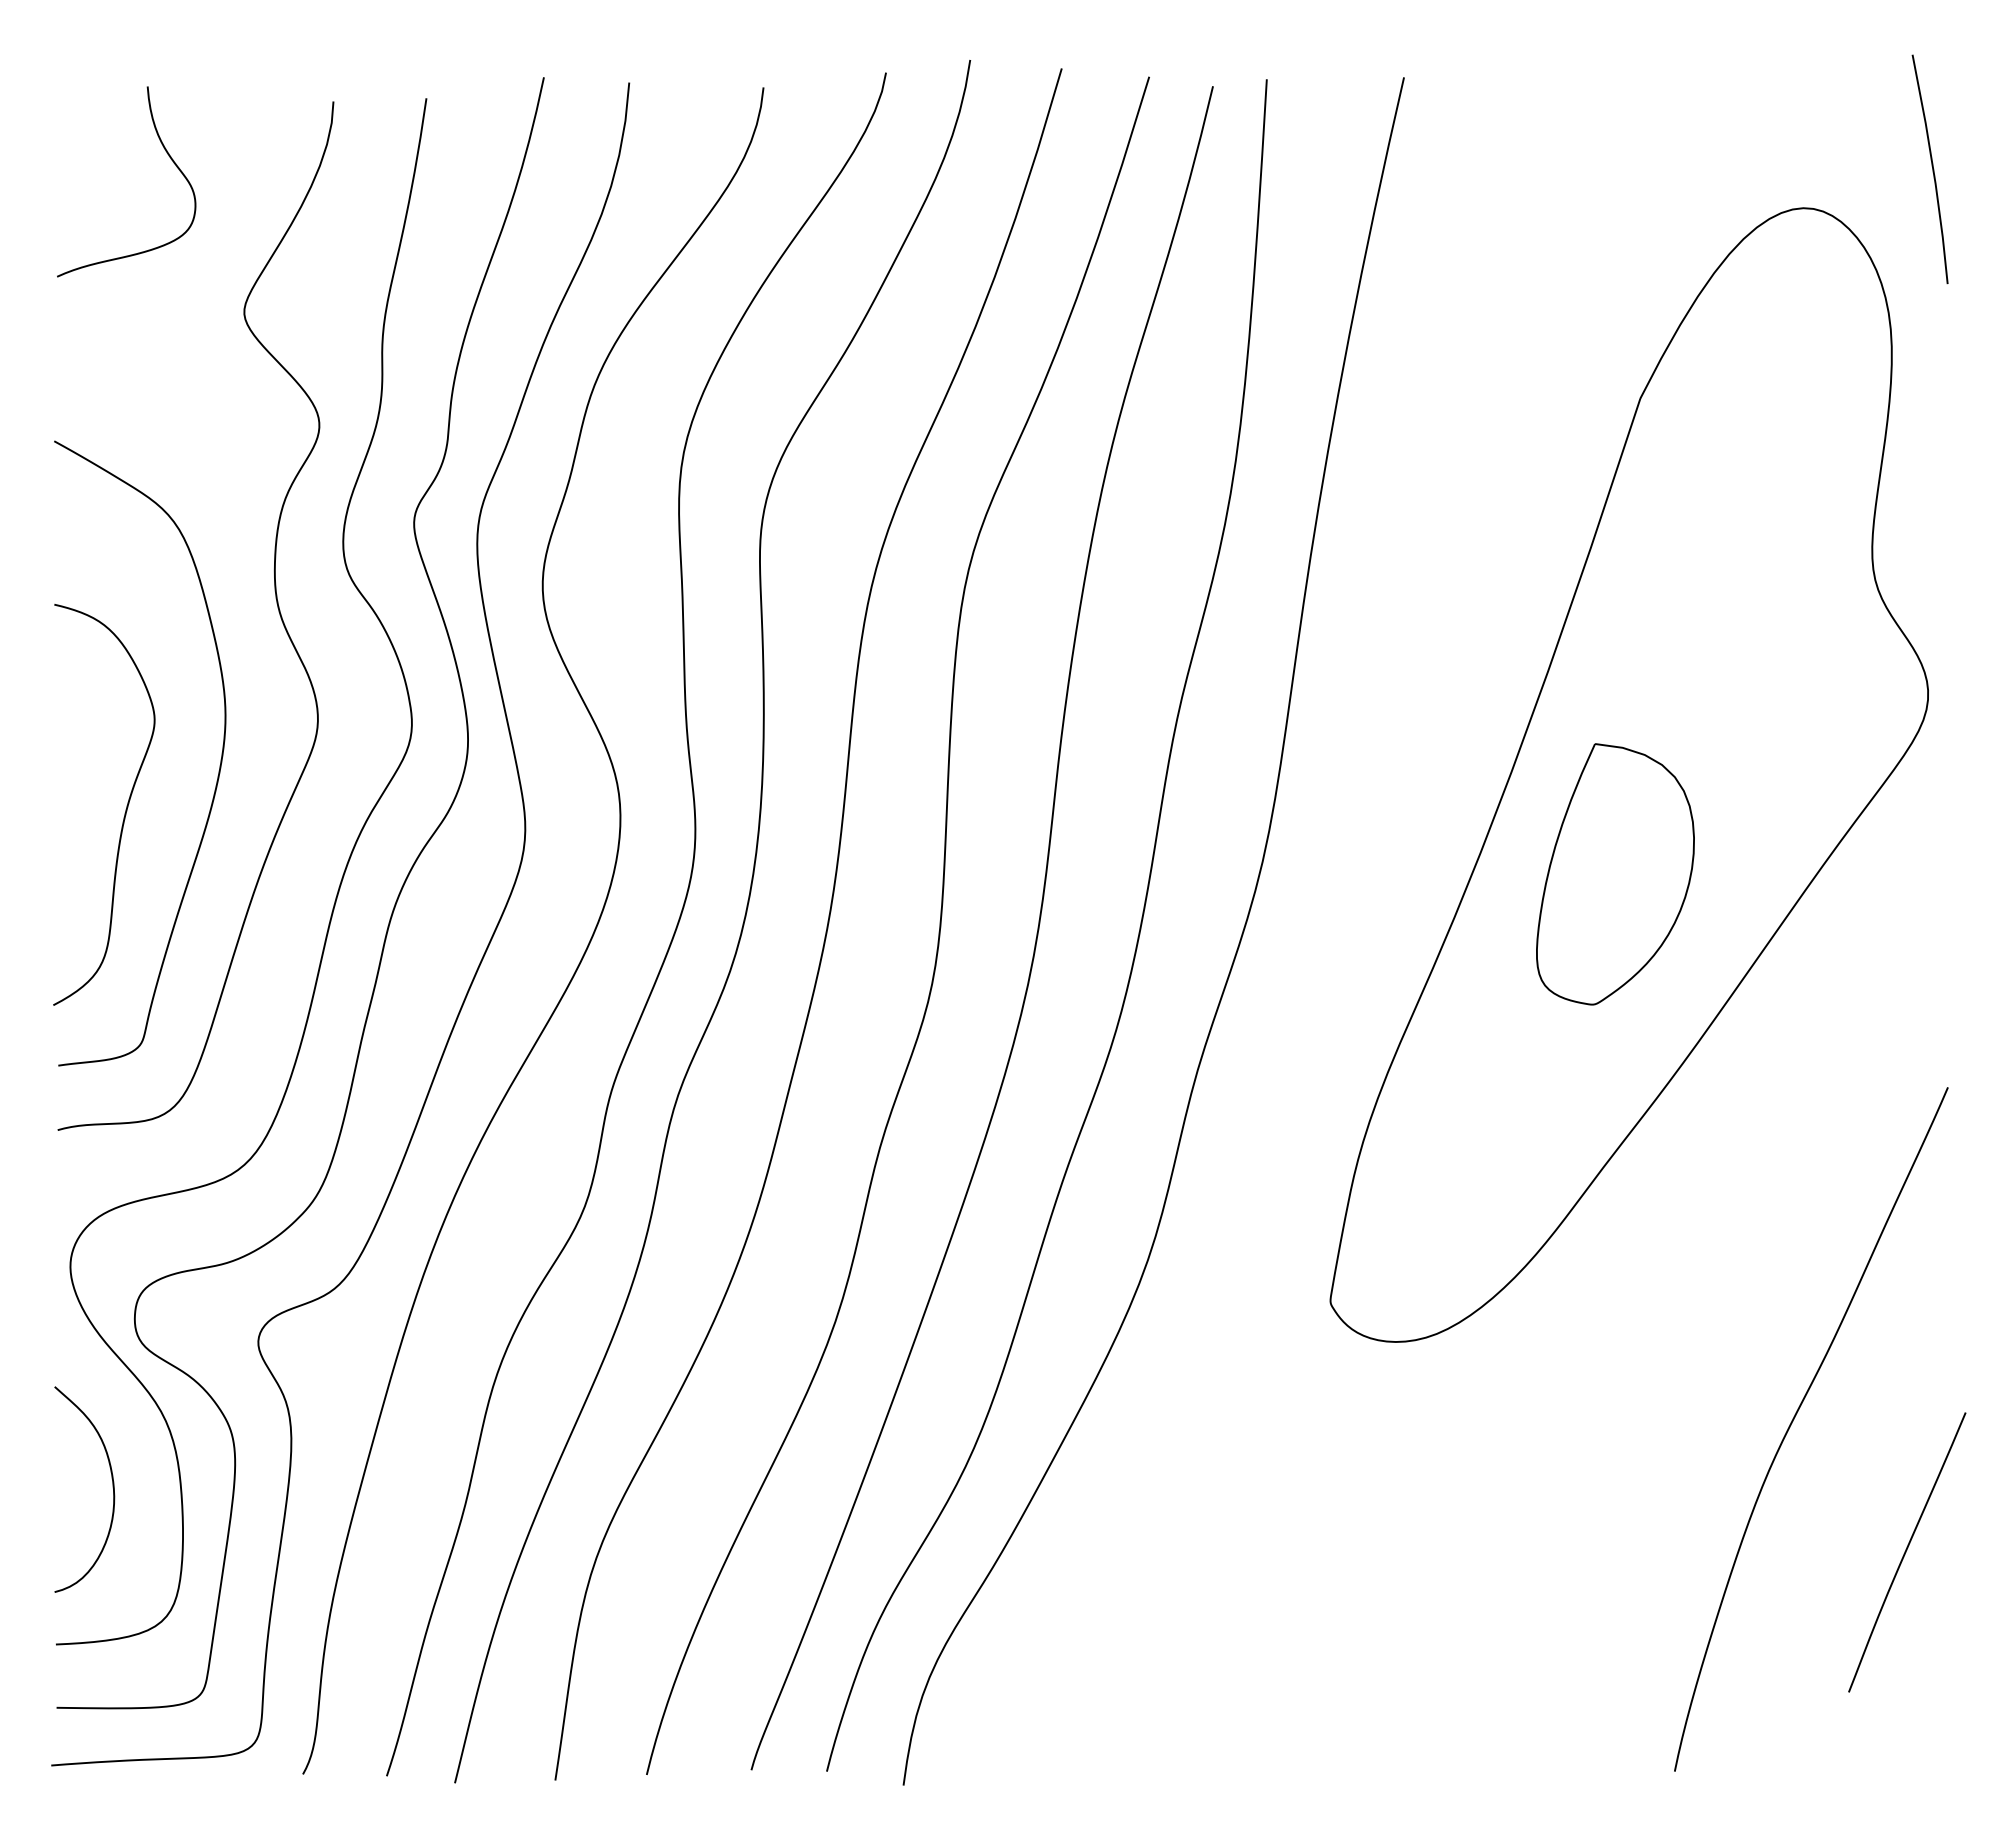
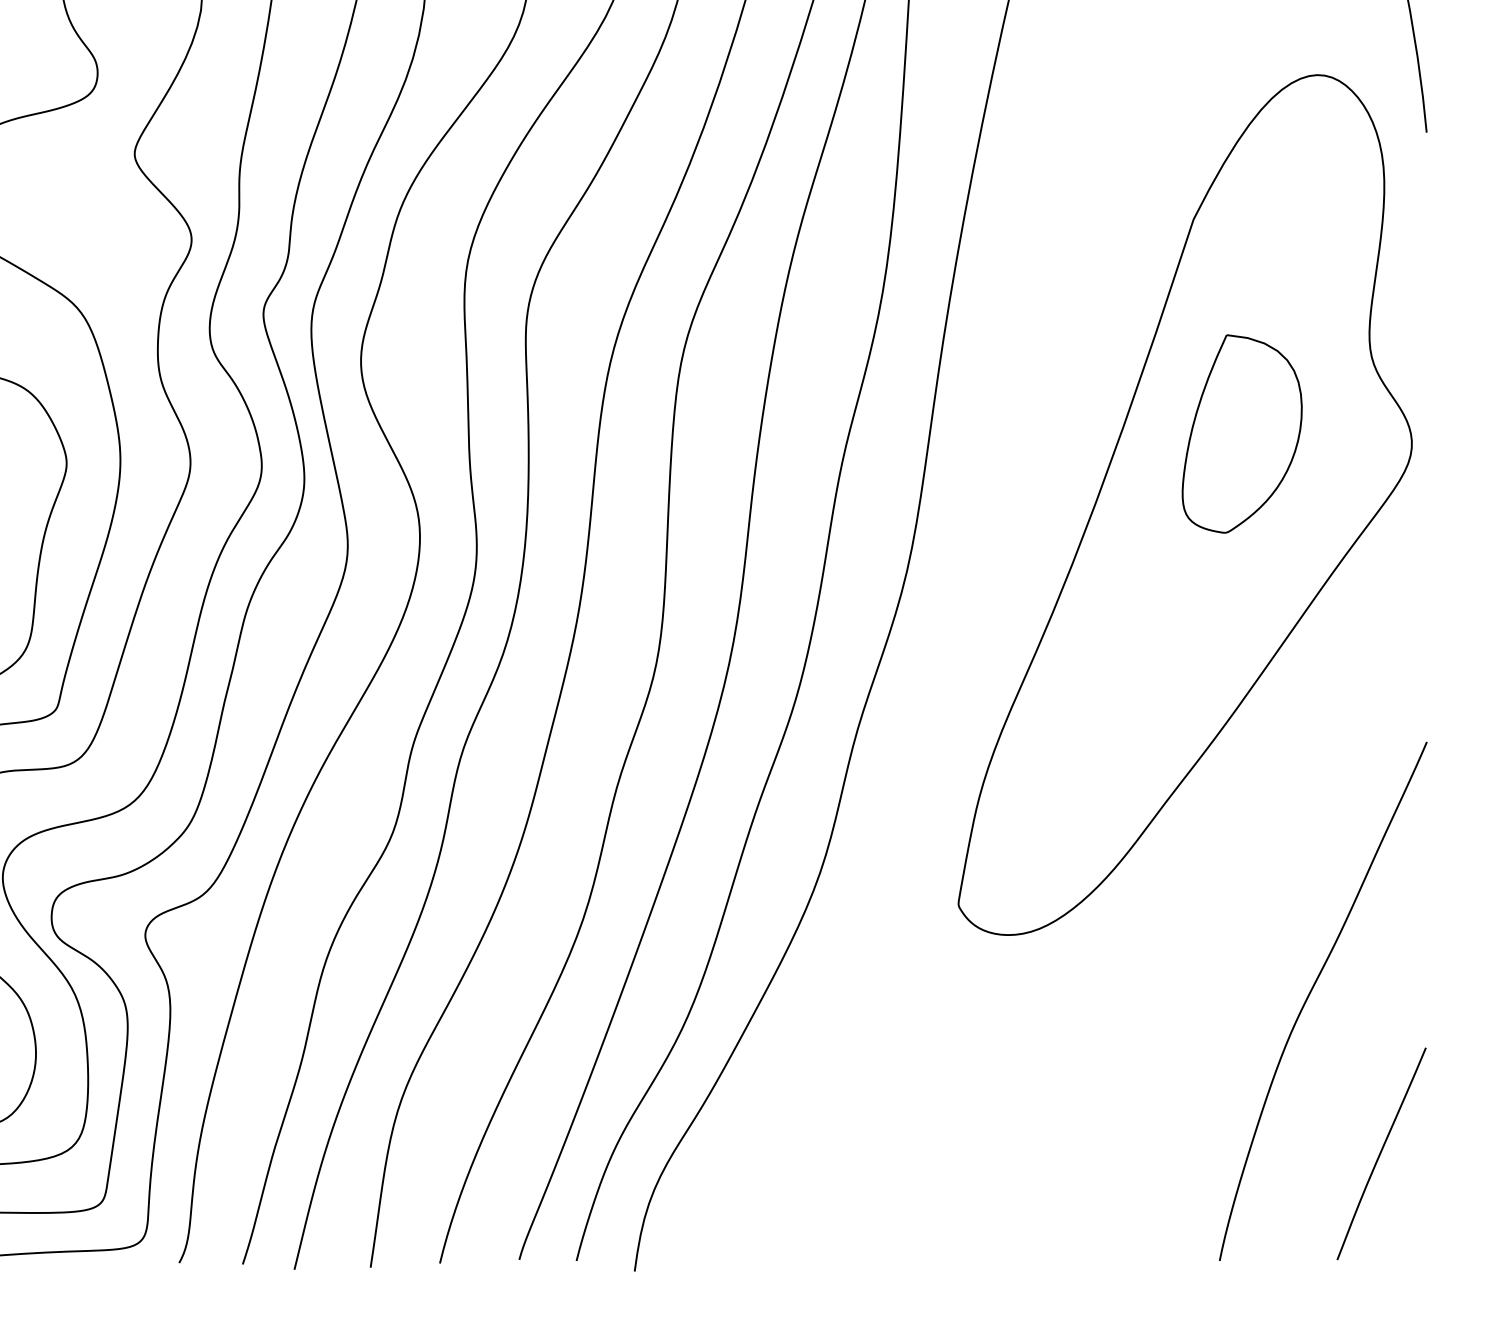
part: (1615, 874) -> (1242, 434), moved
curve: (1906, 1552) -> (1381, 1153), moved

